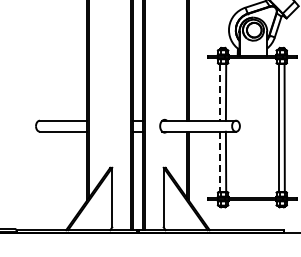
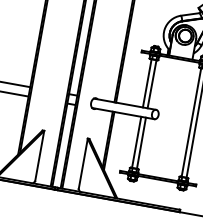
line: (220, 92) -> (147, 83), dashed -> solid
line: (220, 162) -> (136, 142), dashed -> solid

